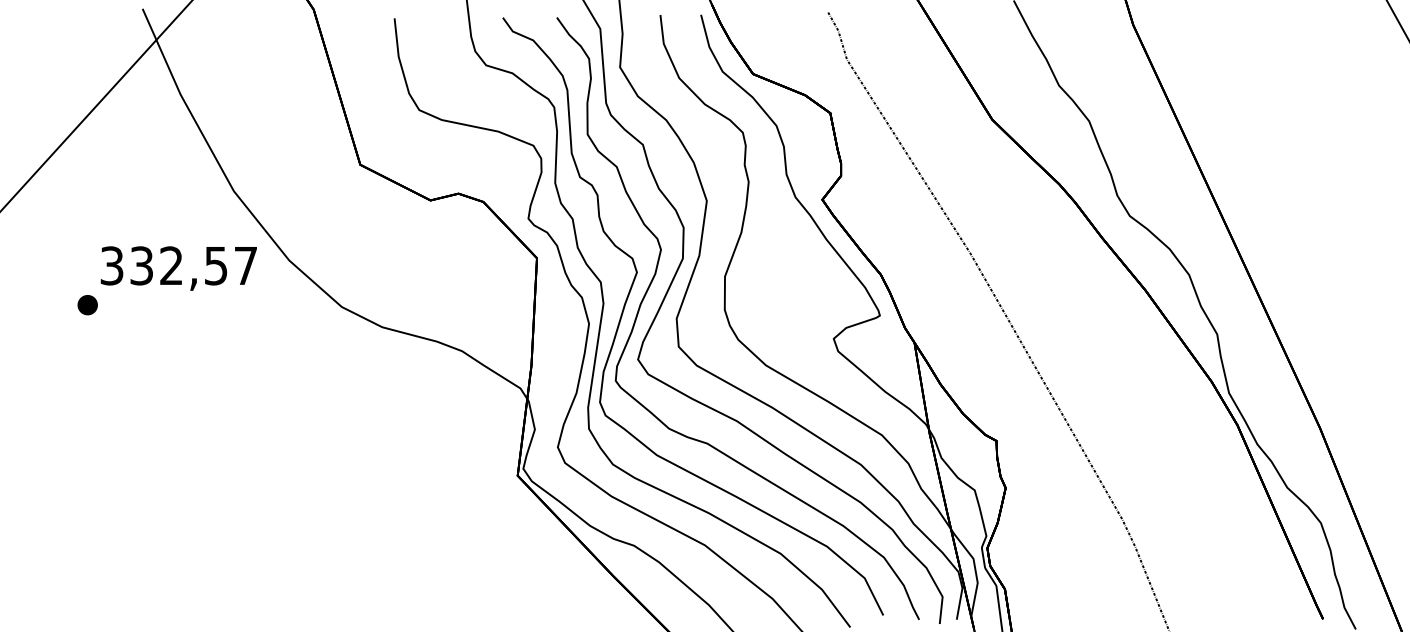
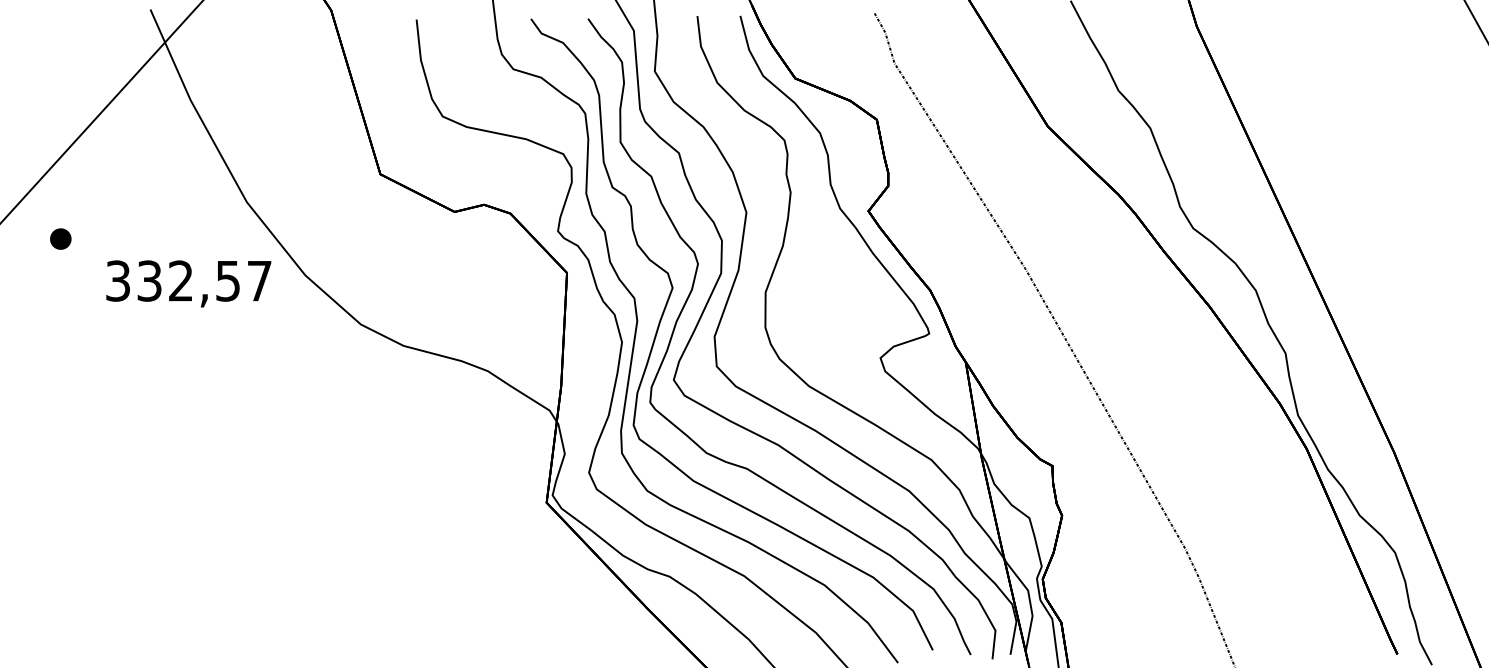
part: (87, 305) -> (60, 239), moved

